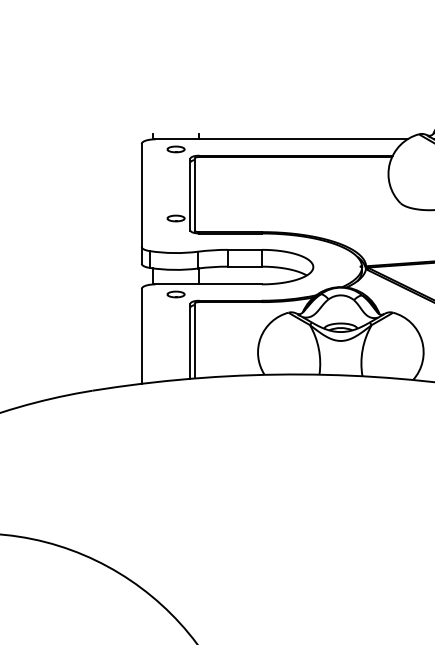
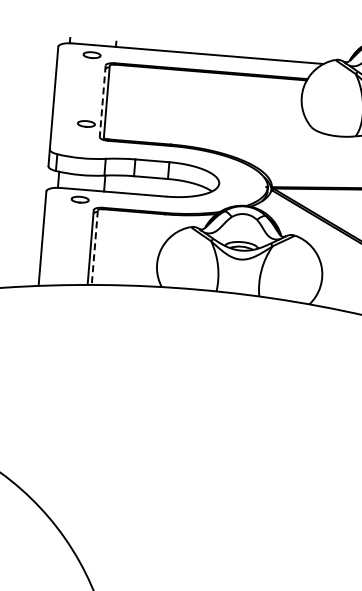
line: (190, 194) -> (102, 101), solid -> dashed
line: (194, 341) -> (94, 248), solid -> dashed

